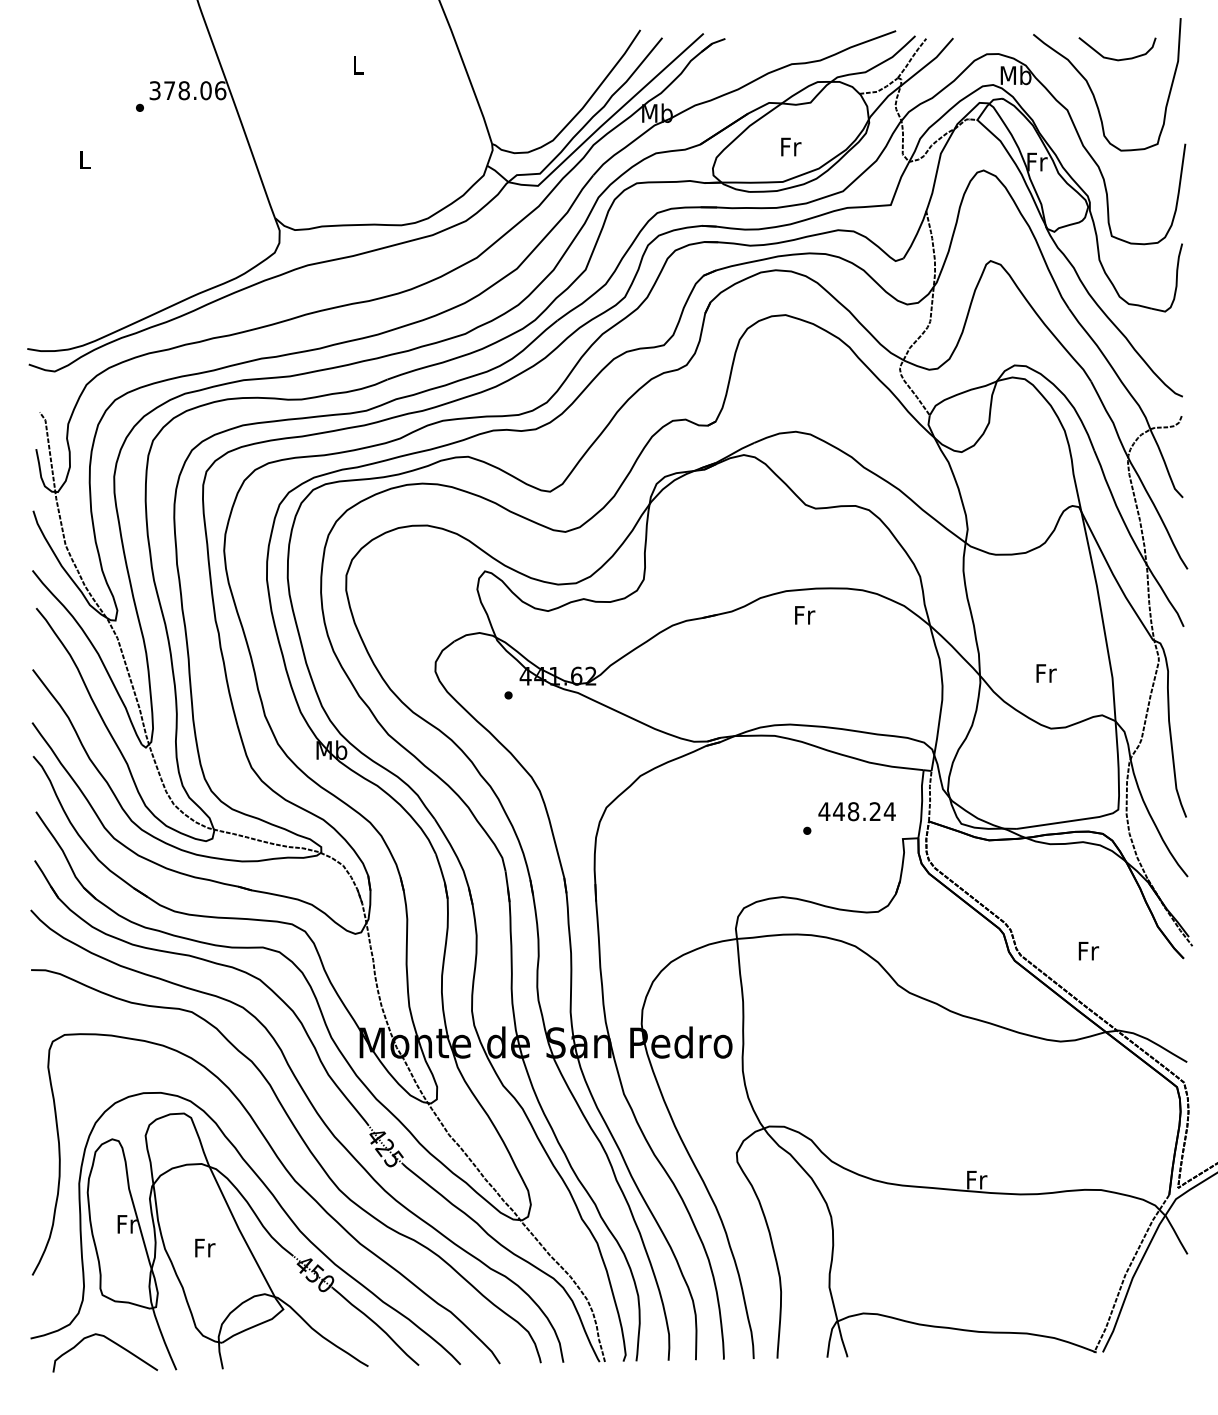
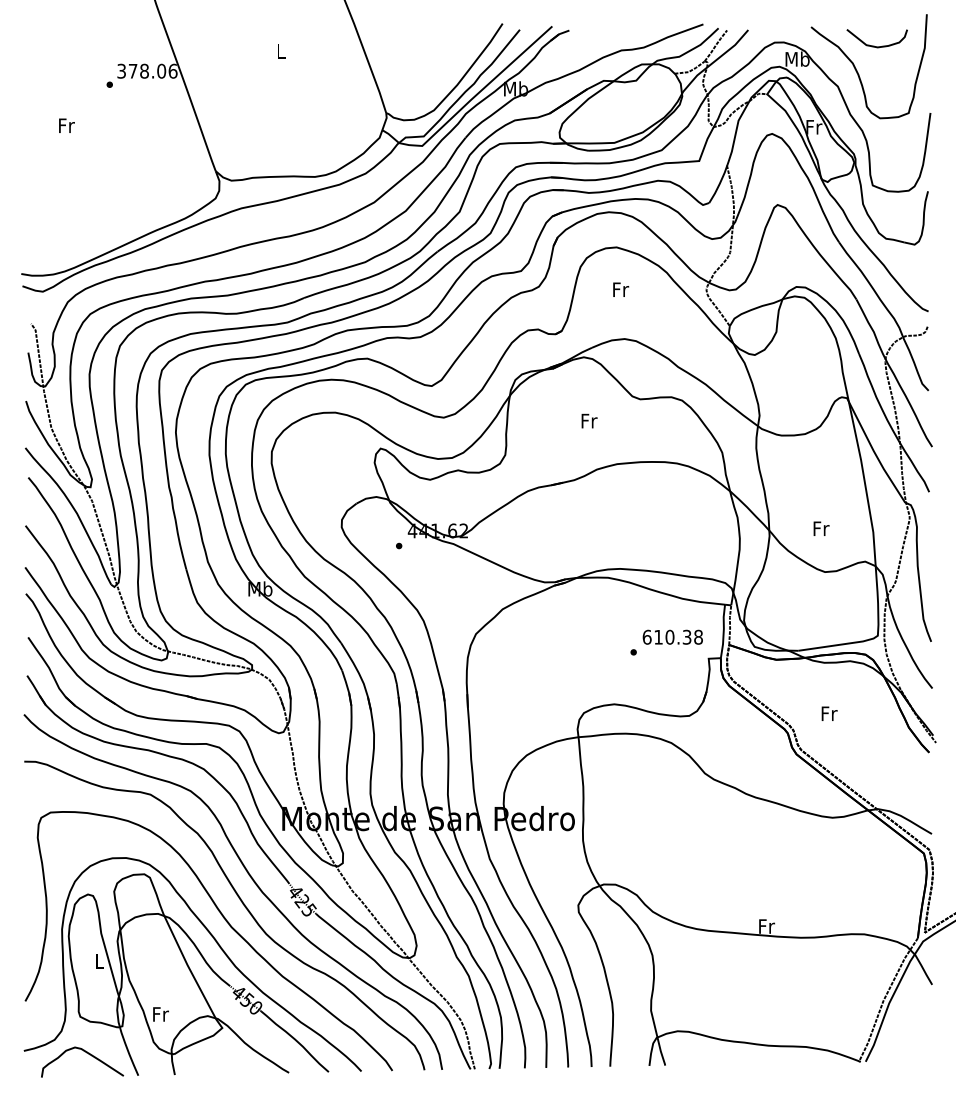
text: (791, 146) -> (621, 289), moved
text: (85, 160) -> (67, 126), L -> Fr
text: (805, 615) -> (589, 421), moved
text: (856, 811) -> (672, 637), 448.24 -> 610.38
text: (1088, 951) -> (829, 714), moved
text: (127, 1224) -> (99, 961), Fr -> L
text: (205, 1247) -> (161, 1013), moved

